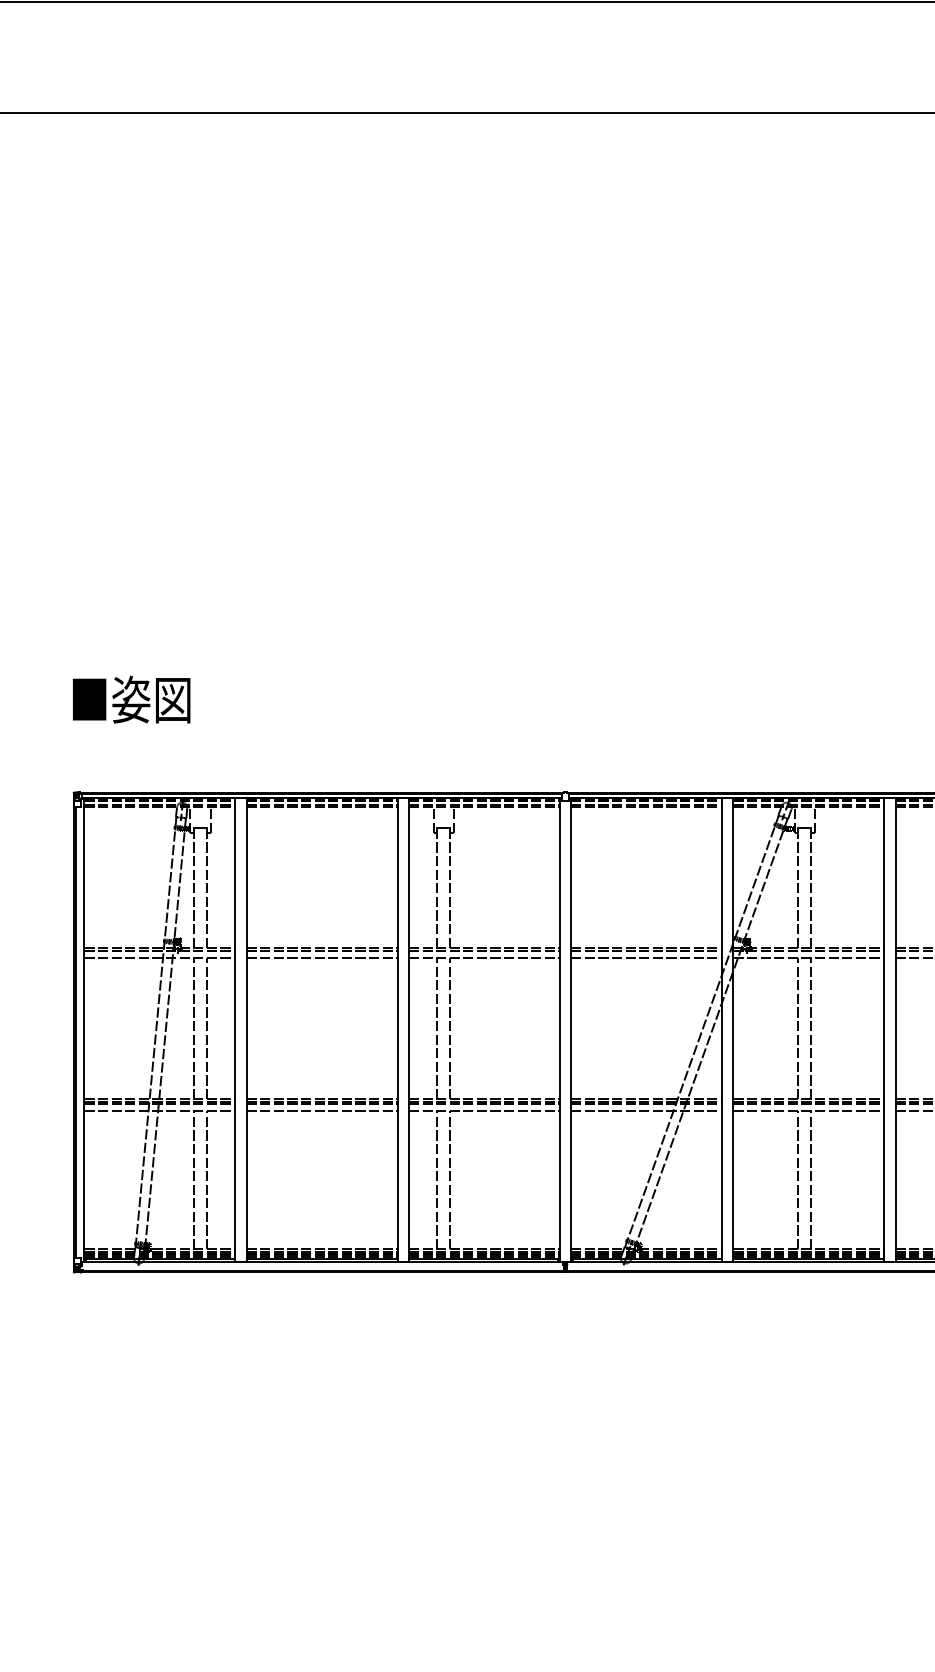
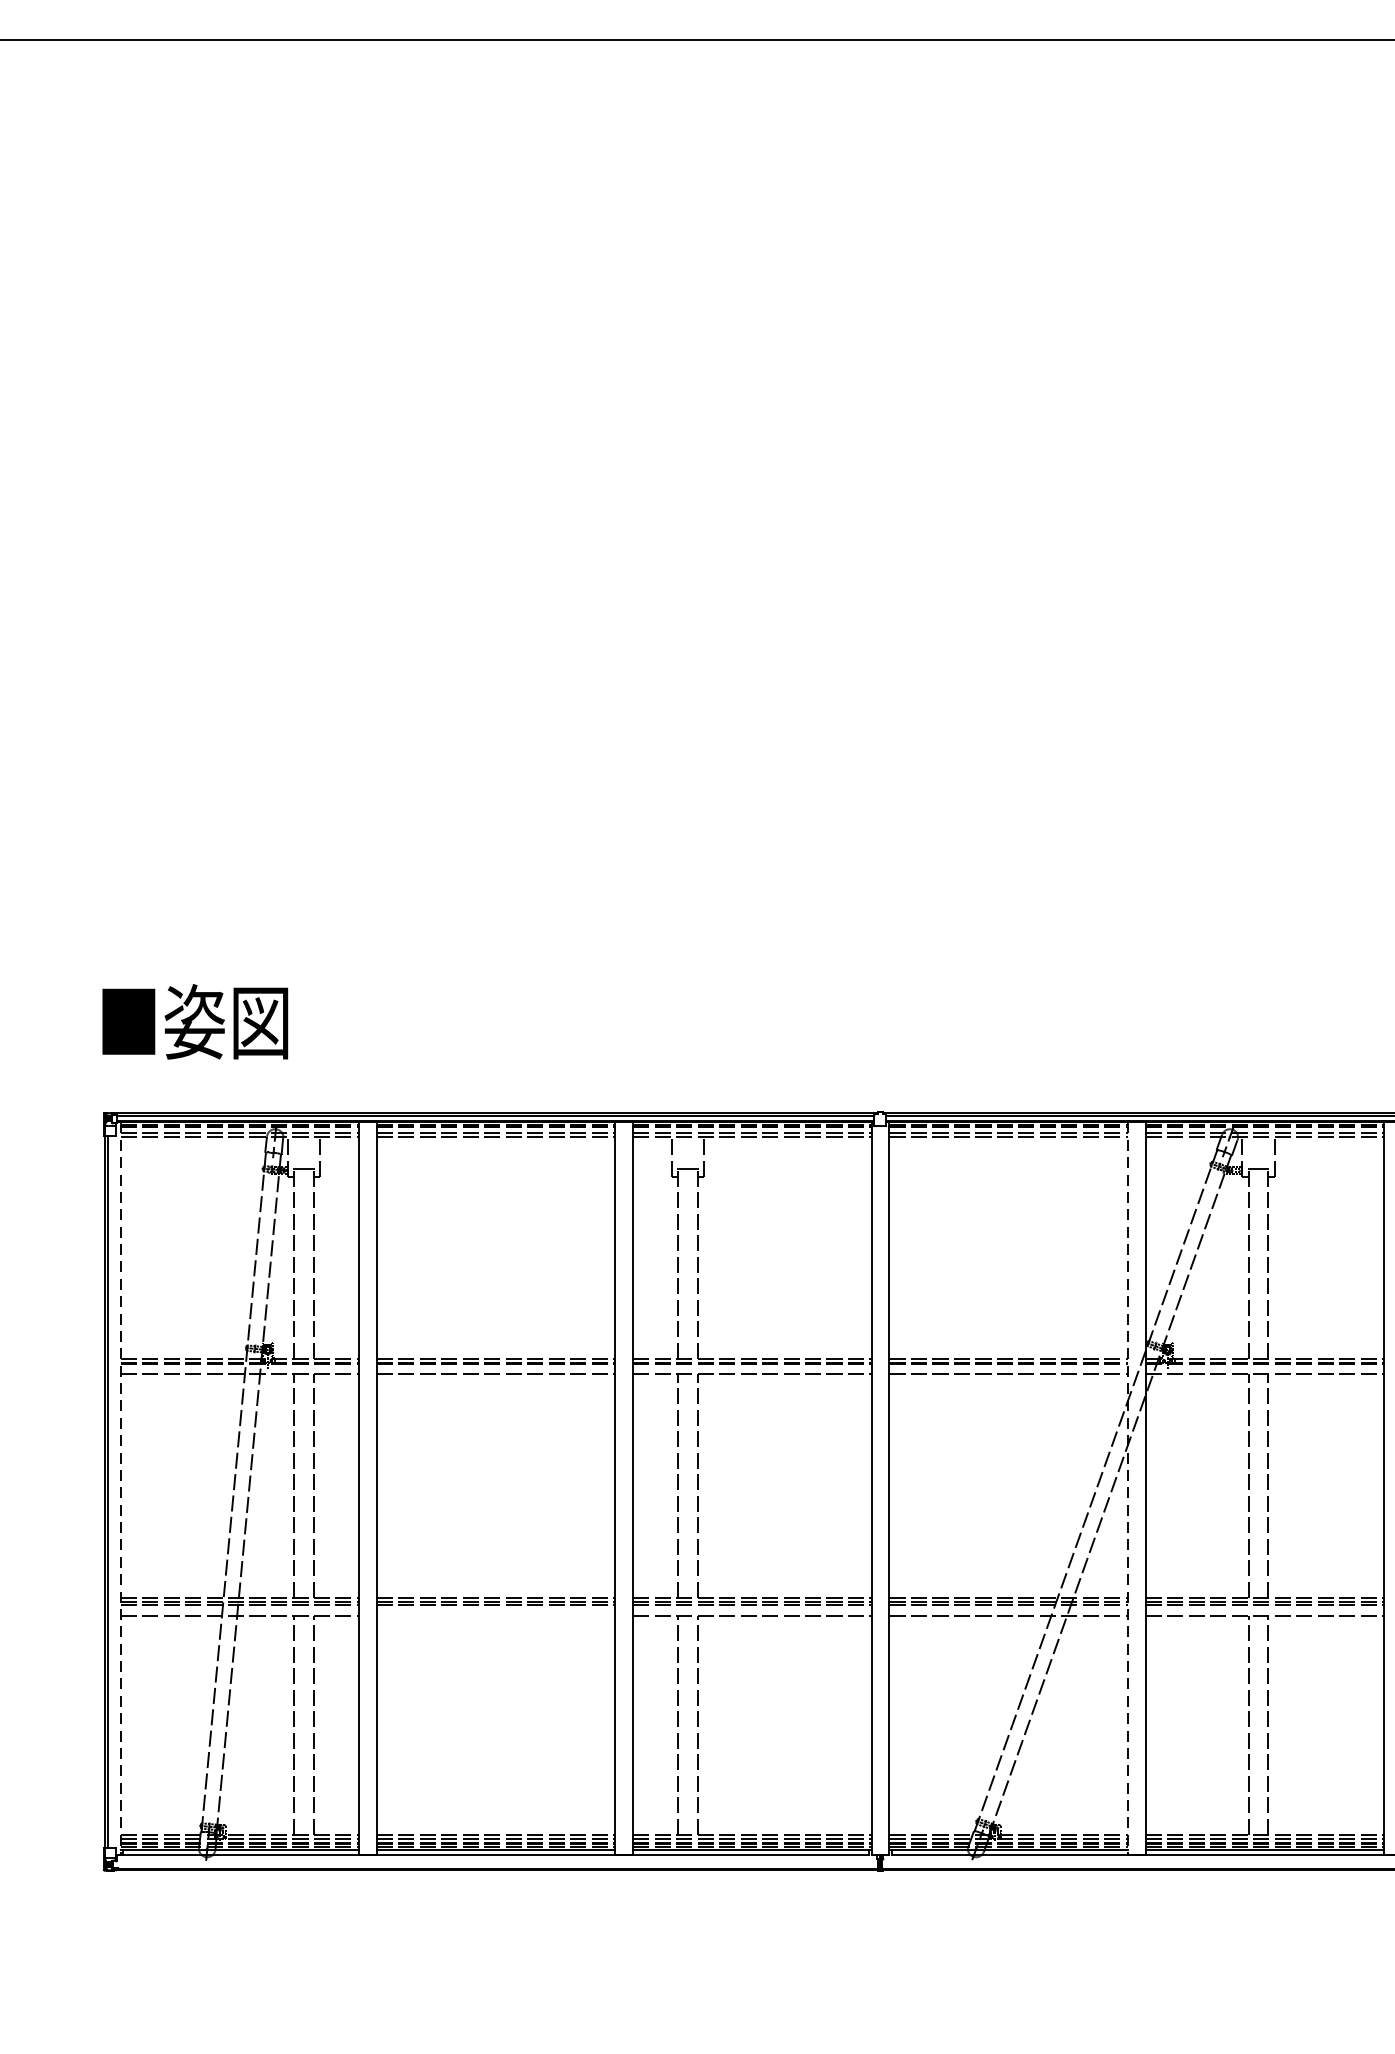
text: (131, 699) -> (195, 1021), moved
line: (84, 1030) -> (120, 1489), solid -> dashed
line: (722, 1030) -> (1128, 1489), solid -> dashed
line: (321, 1110) -> (495, 1615), removed

